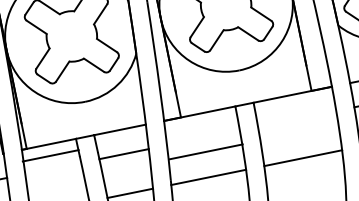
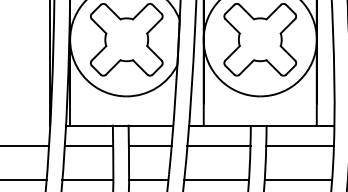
line: (296, 119) -> (299, 146), added
line: (205, 152) -> (218, 146), moved
line: (50, 155) -> (88, 146), moved

